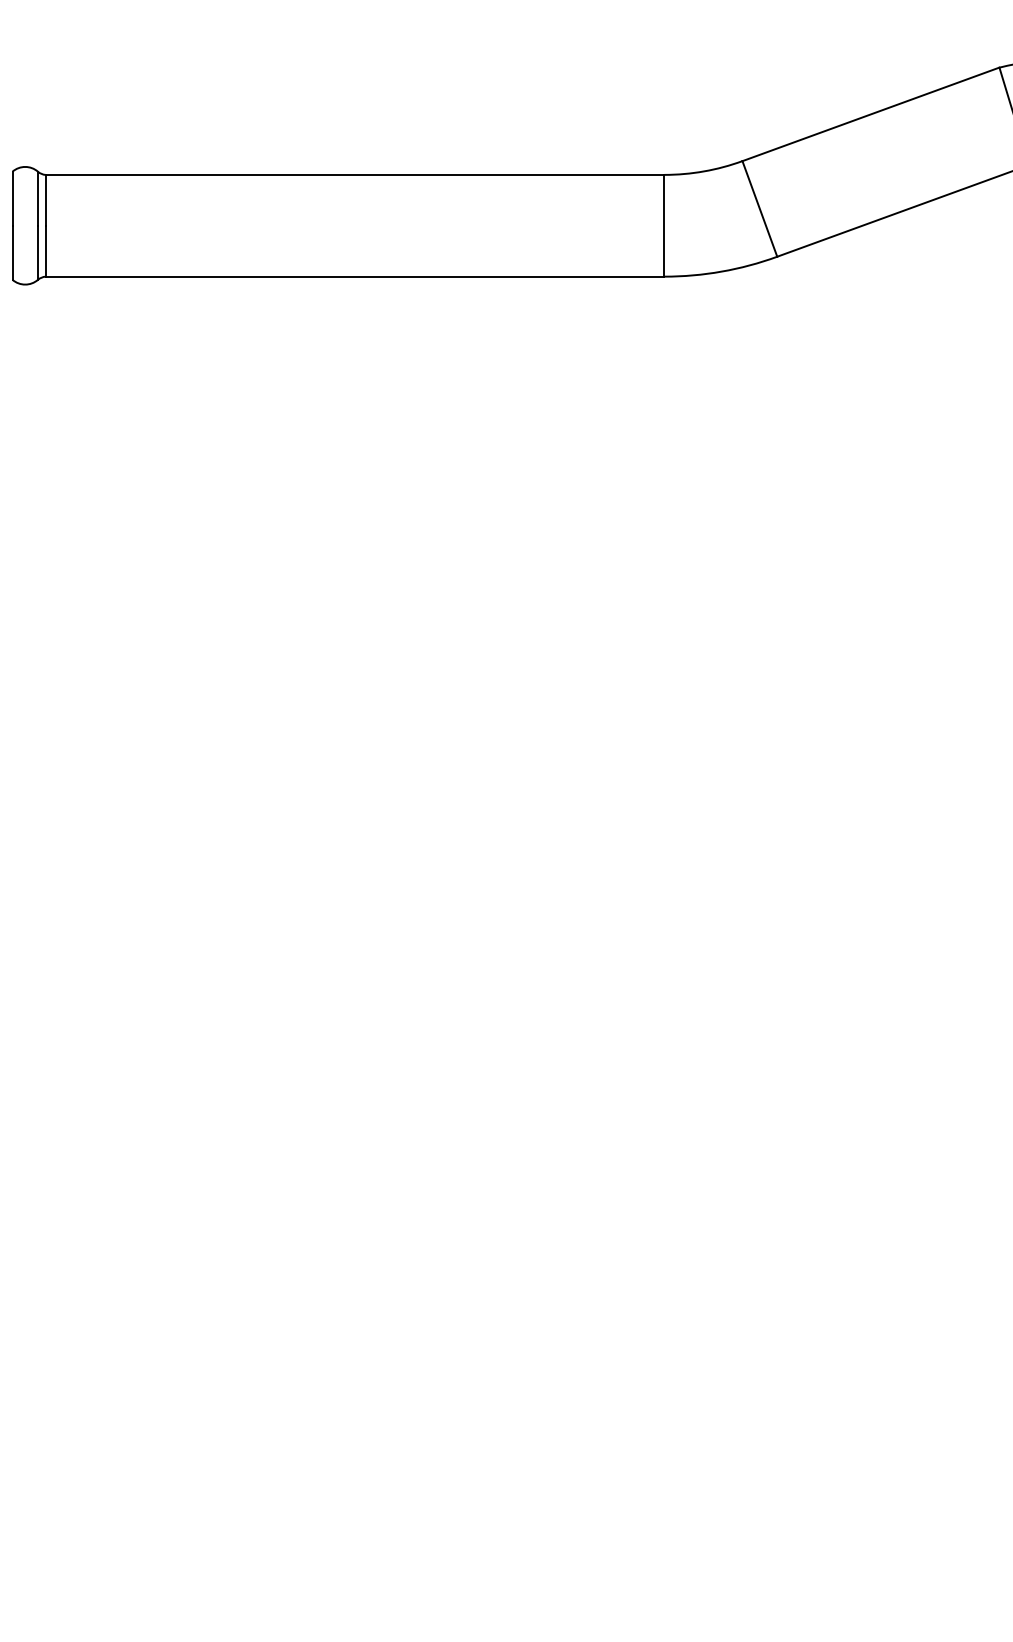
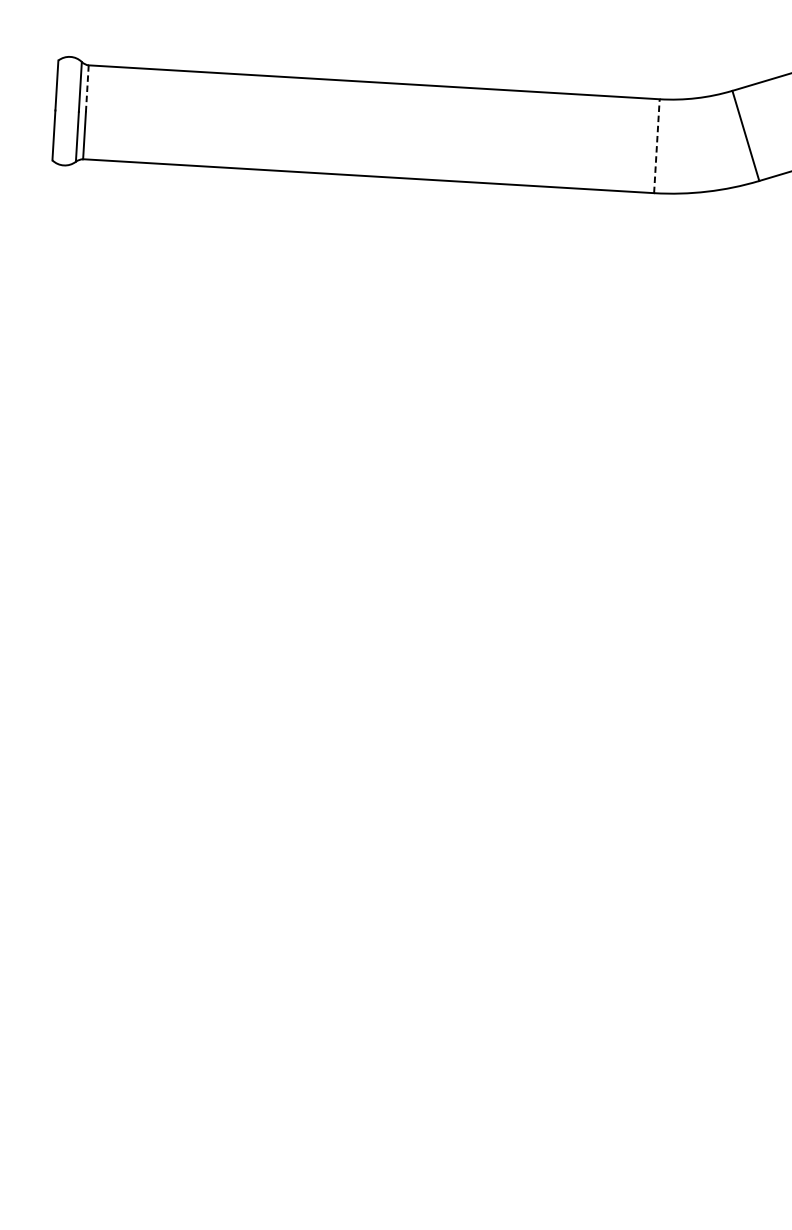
line: (45, 199) -> (87, 88), solid -> dashed
line: (664, 225) -> (656, 145), solid -> dashed

